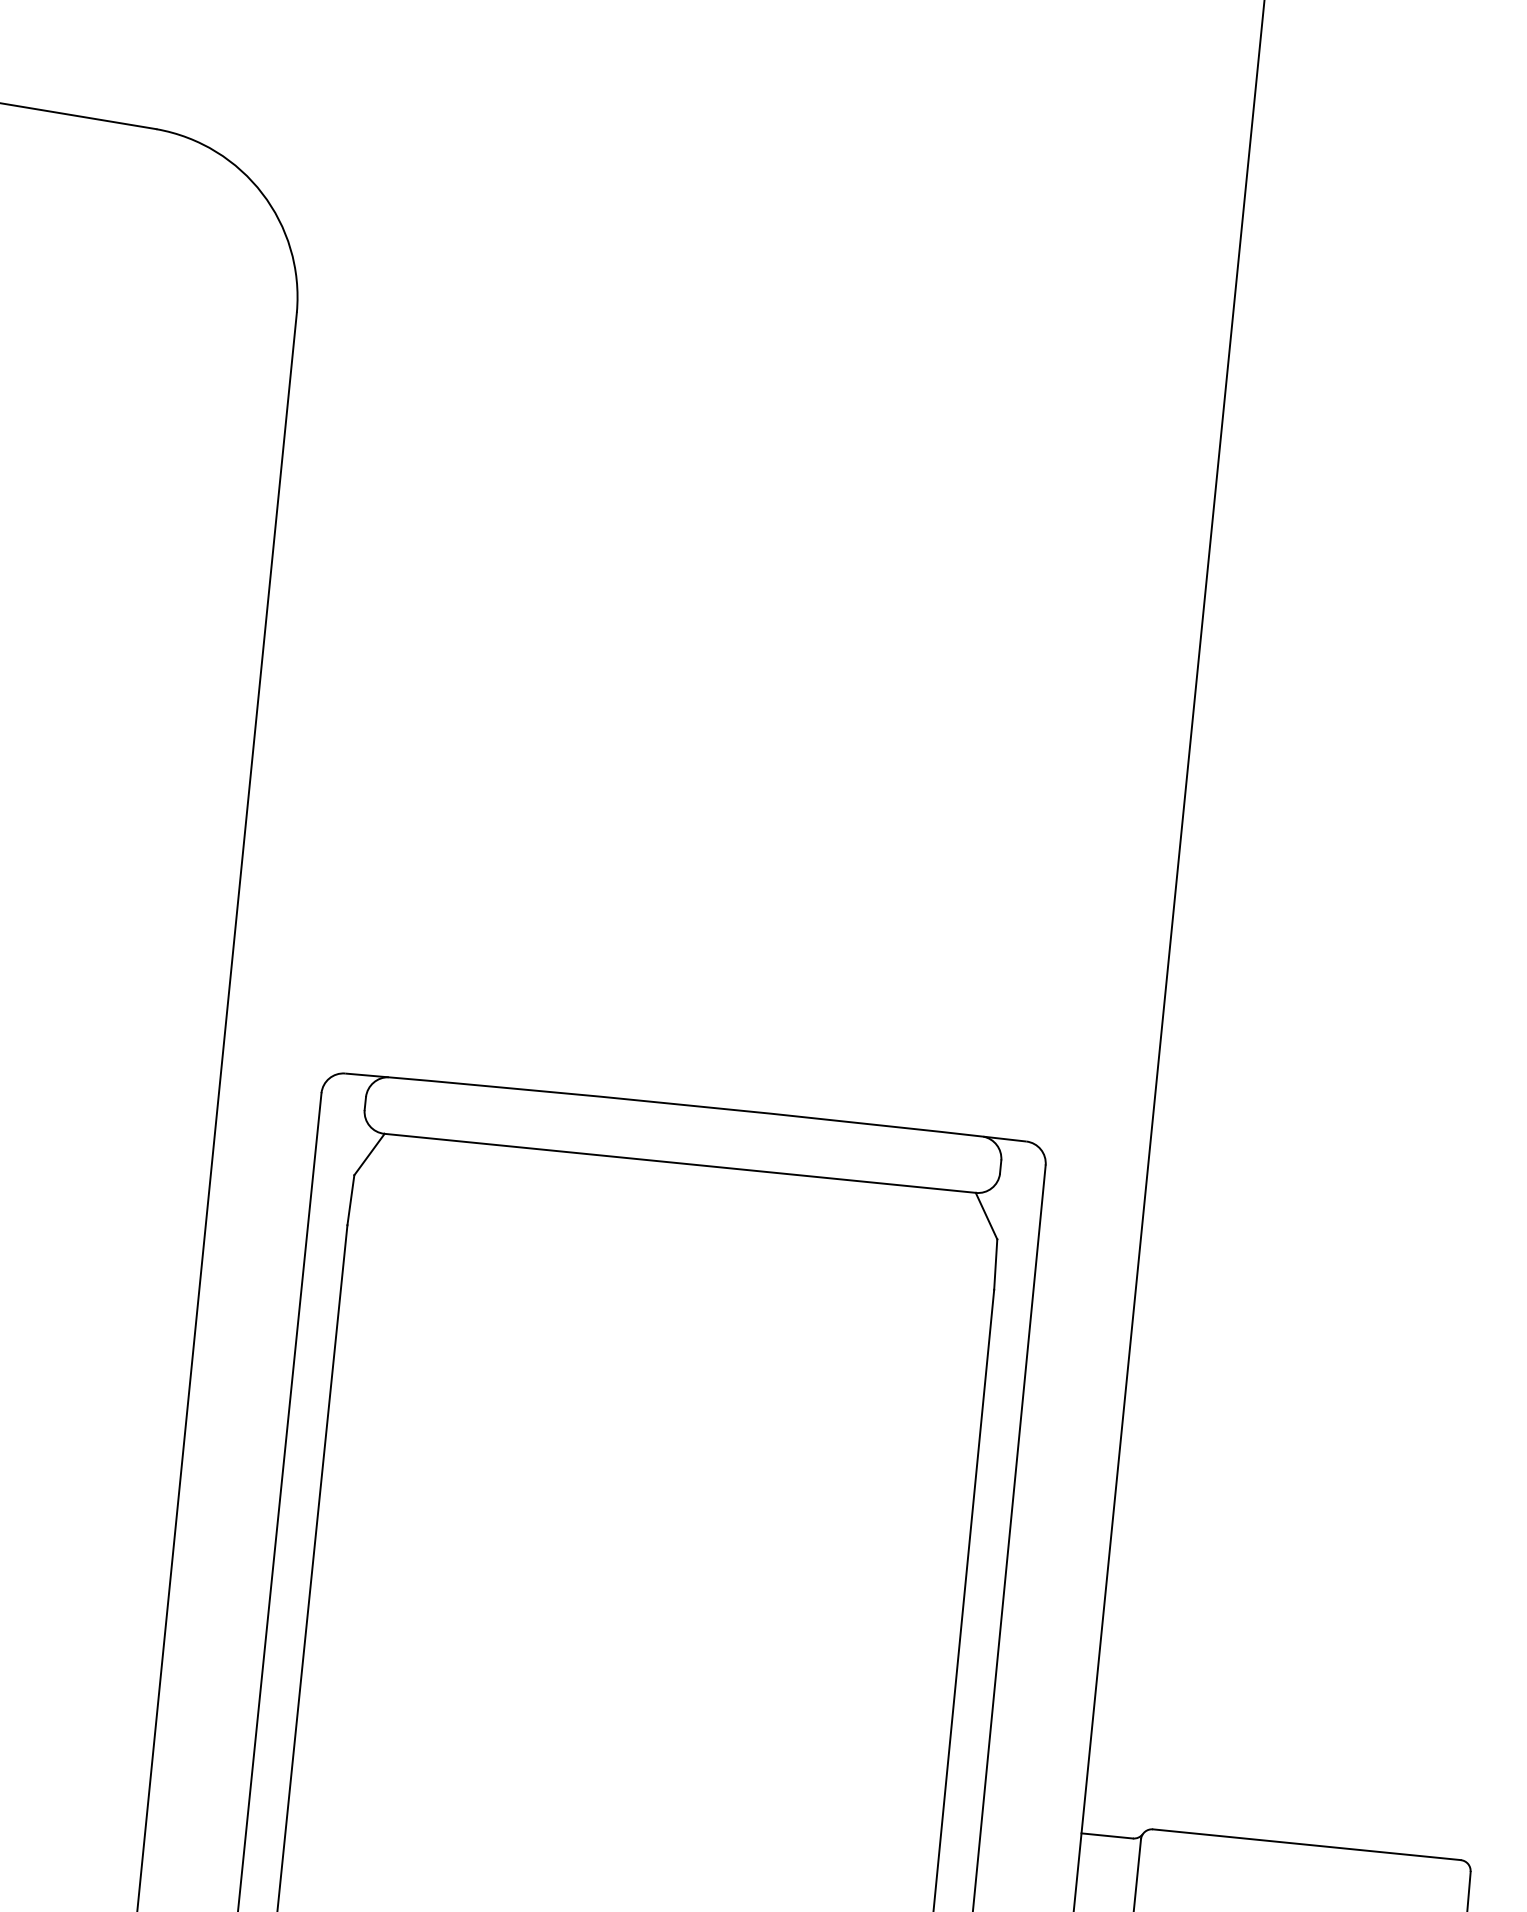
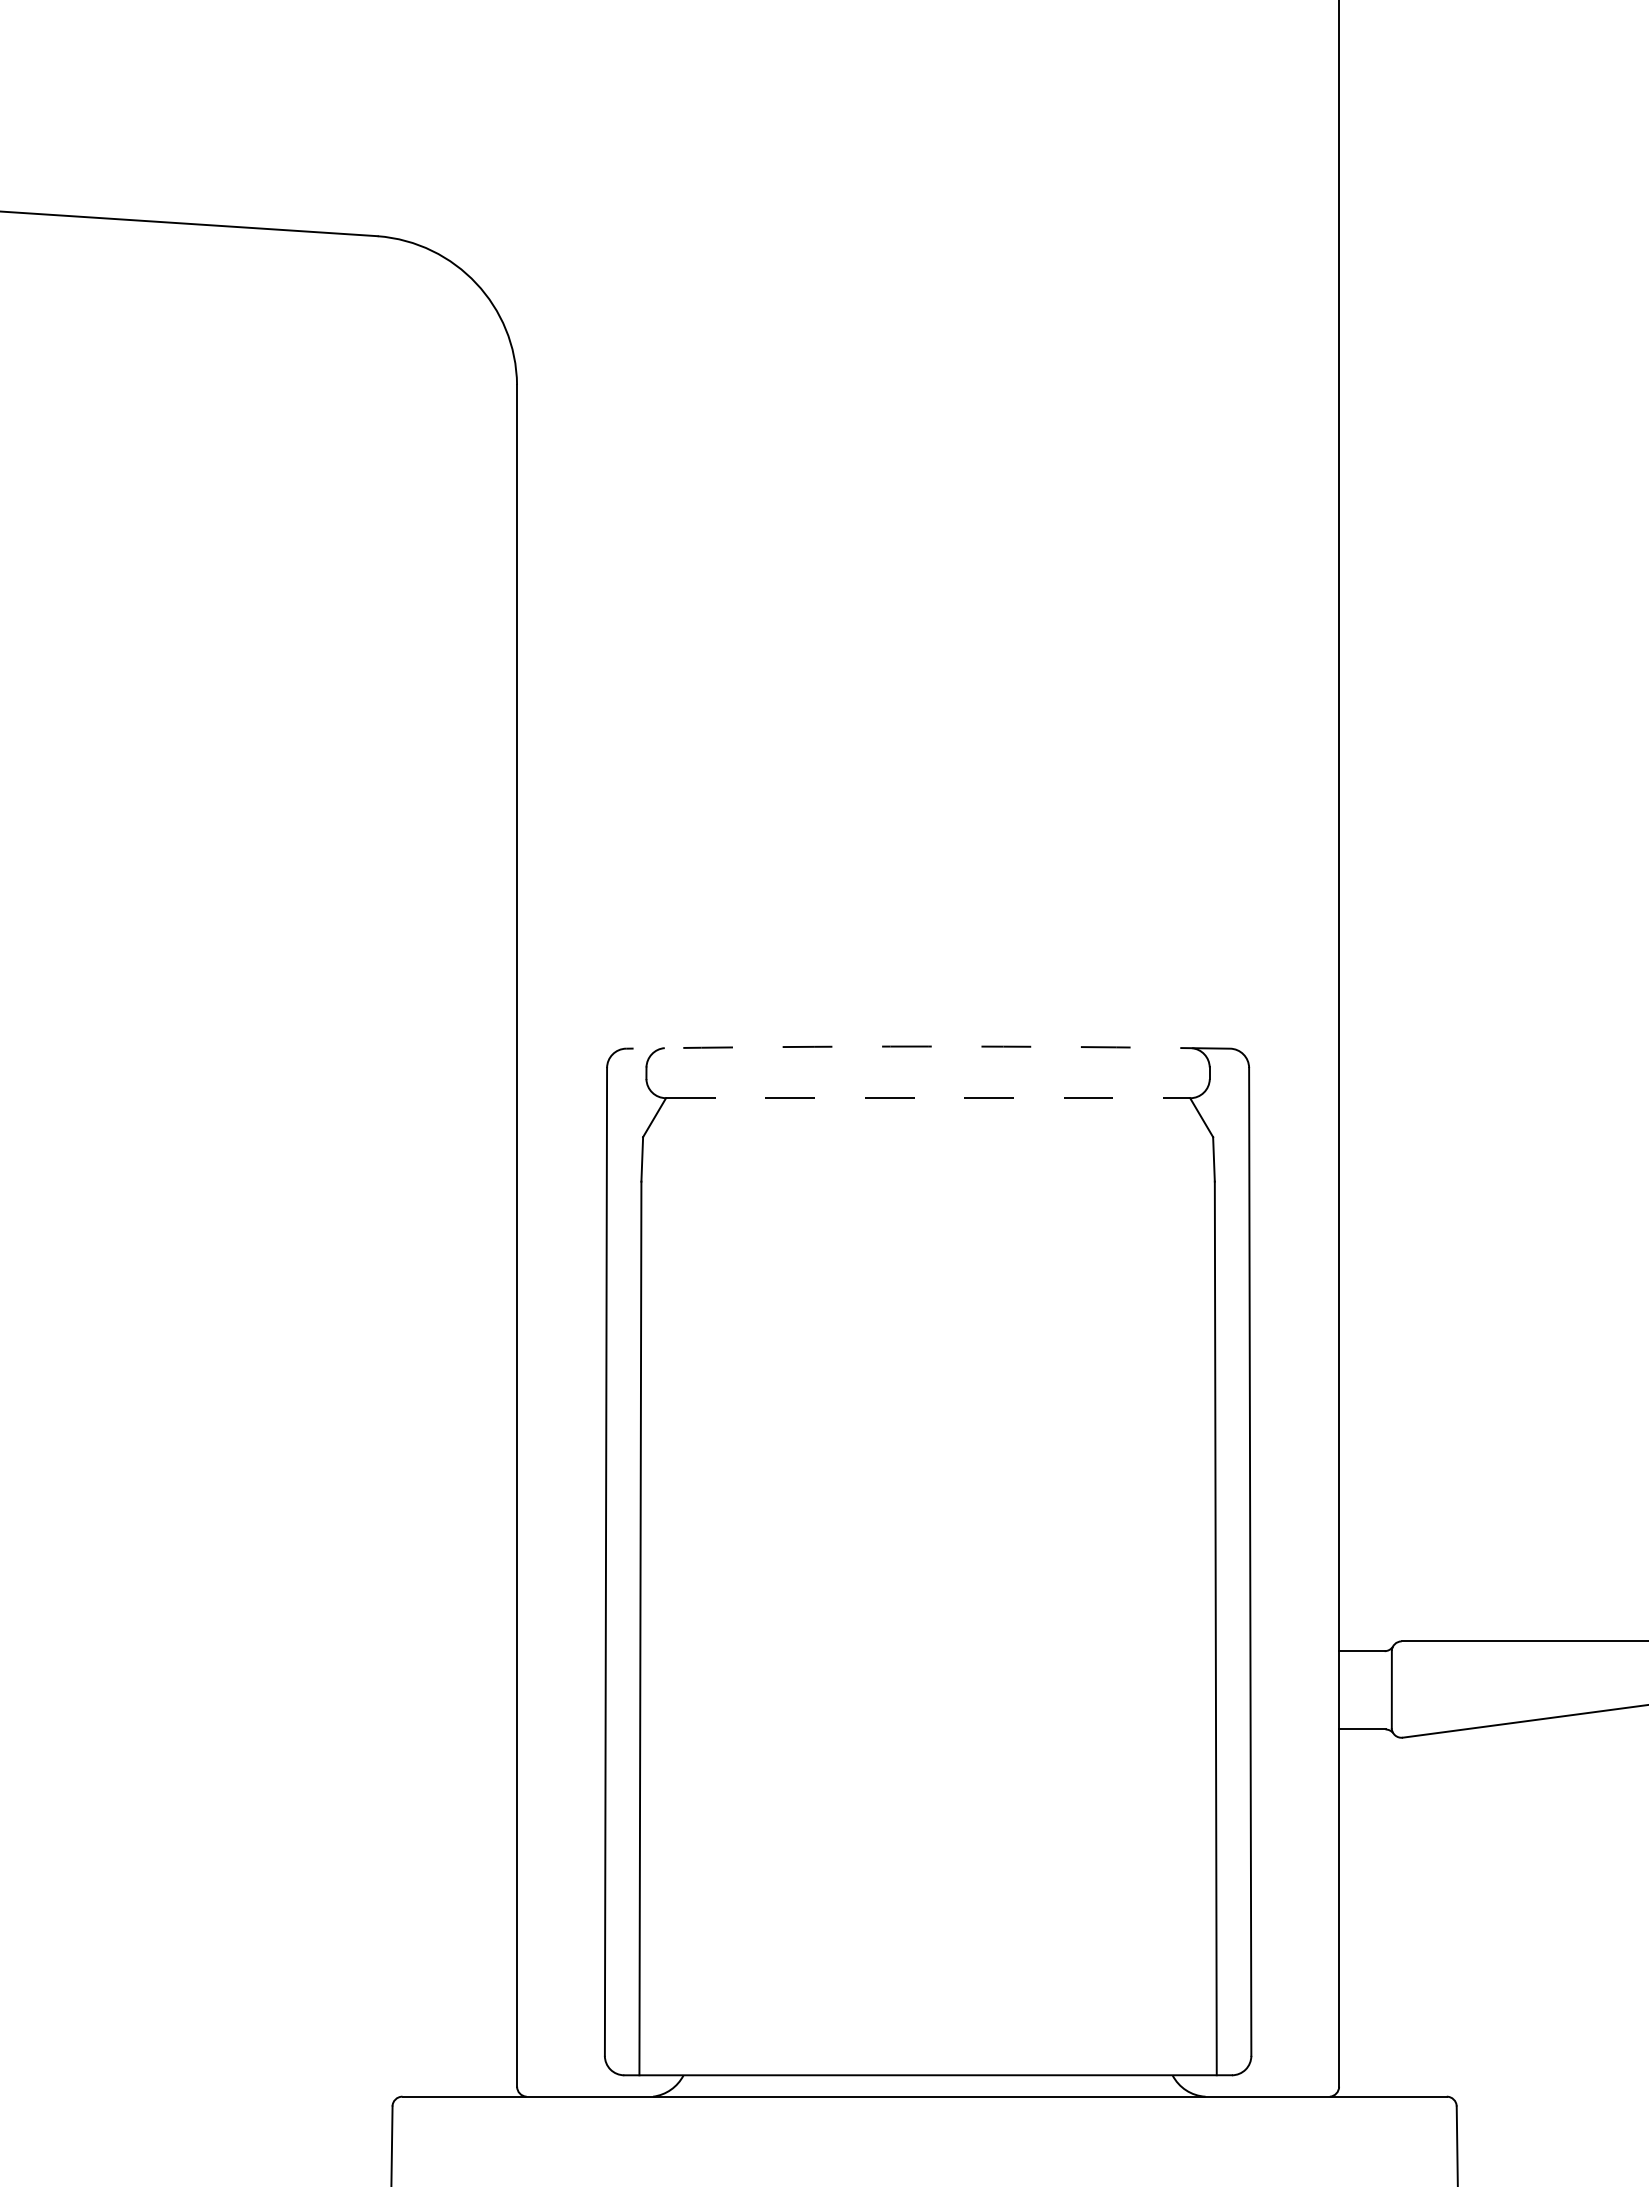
arc: (686, 1105) -> (928, 1046), solid -> dashed
line: (680, 1163) -> (928, 1098), solid -> dashed

